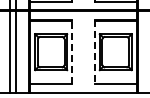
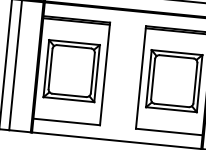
line: (72, 51) -> (105, 73), dashed -> solid
line: (94, 52) -> (140, 78), dashed -> solid

